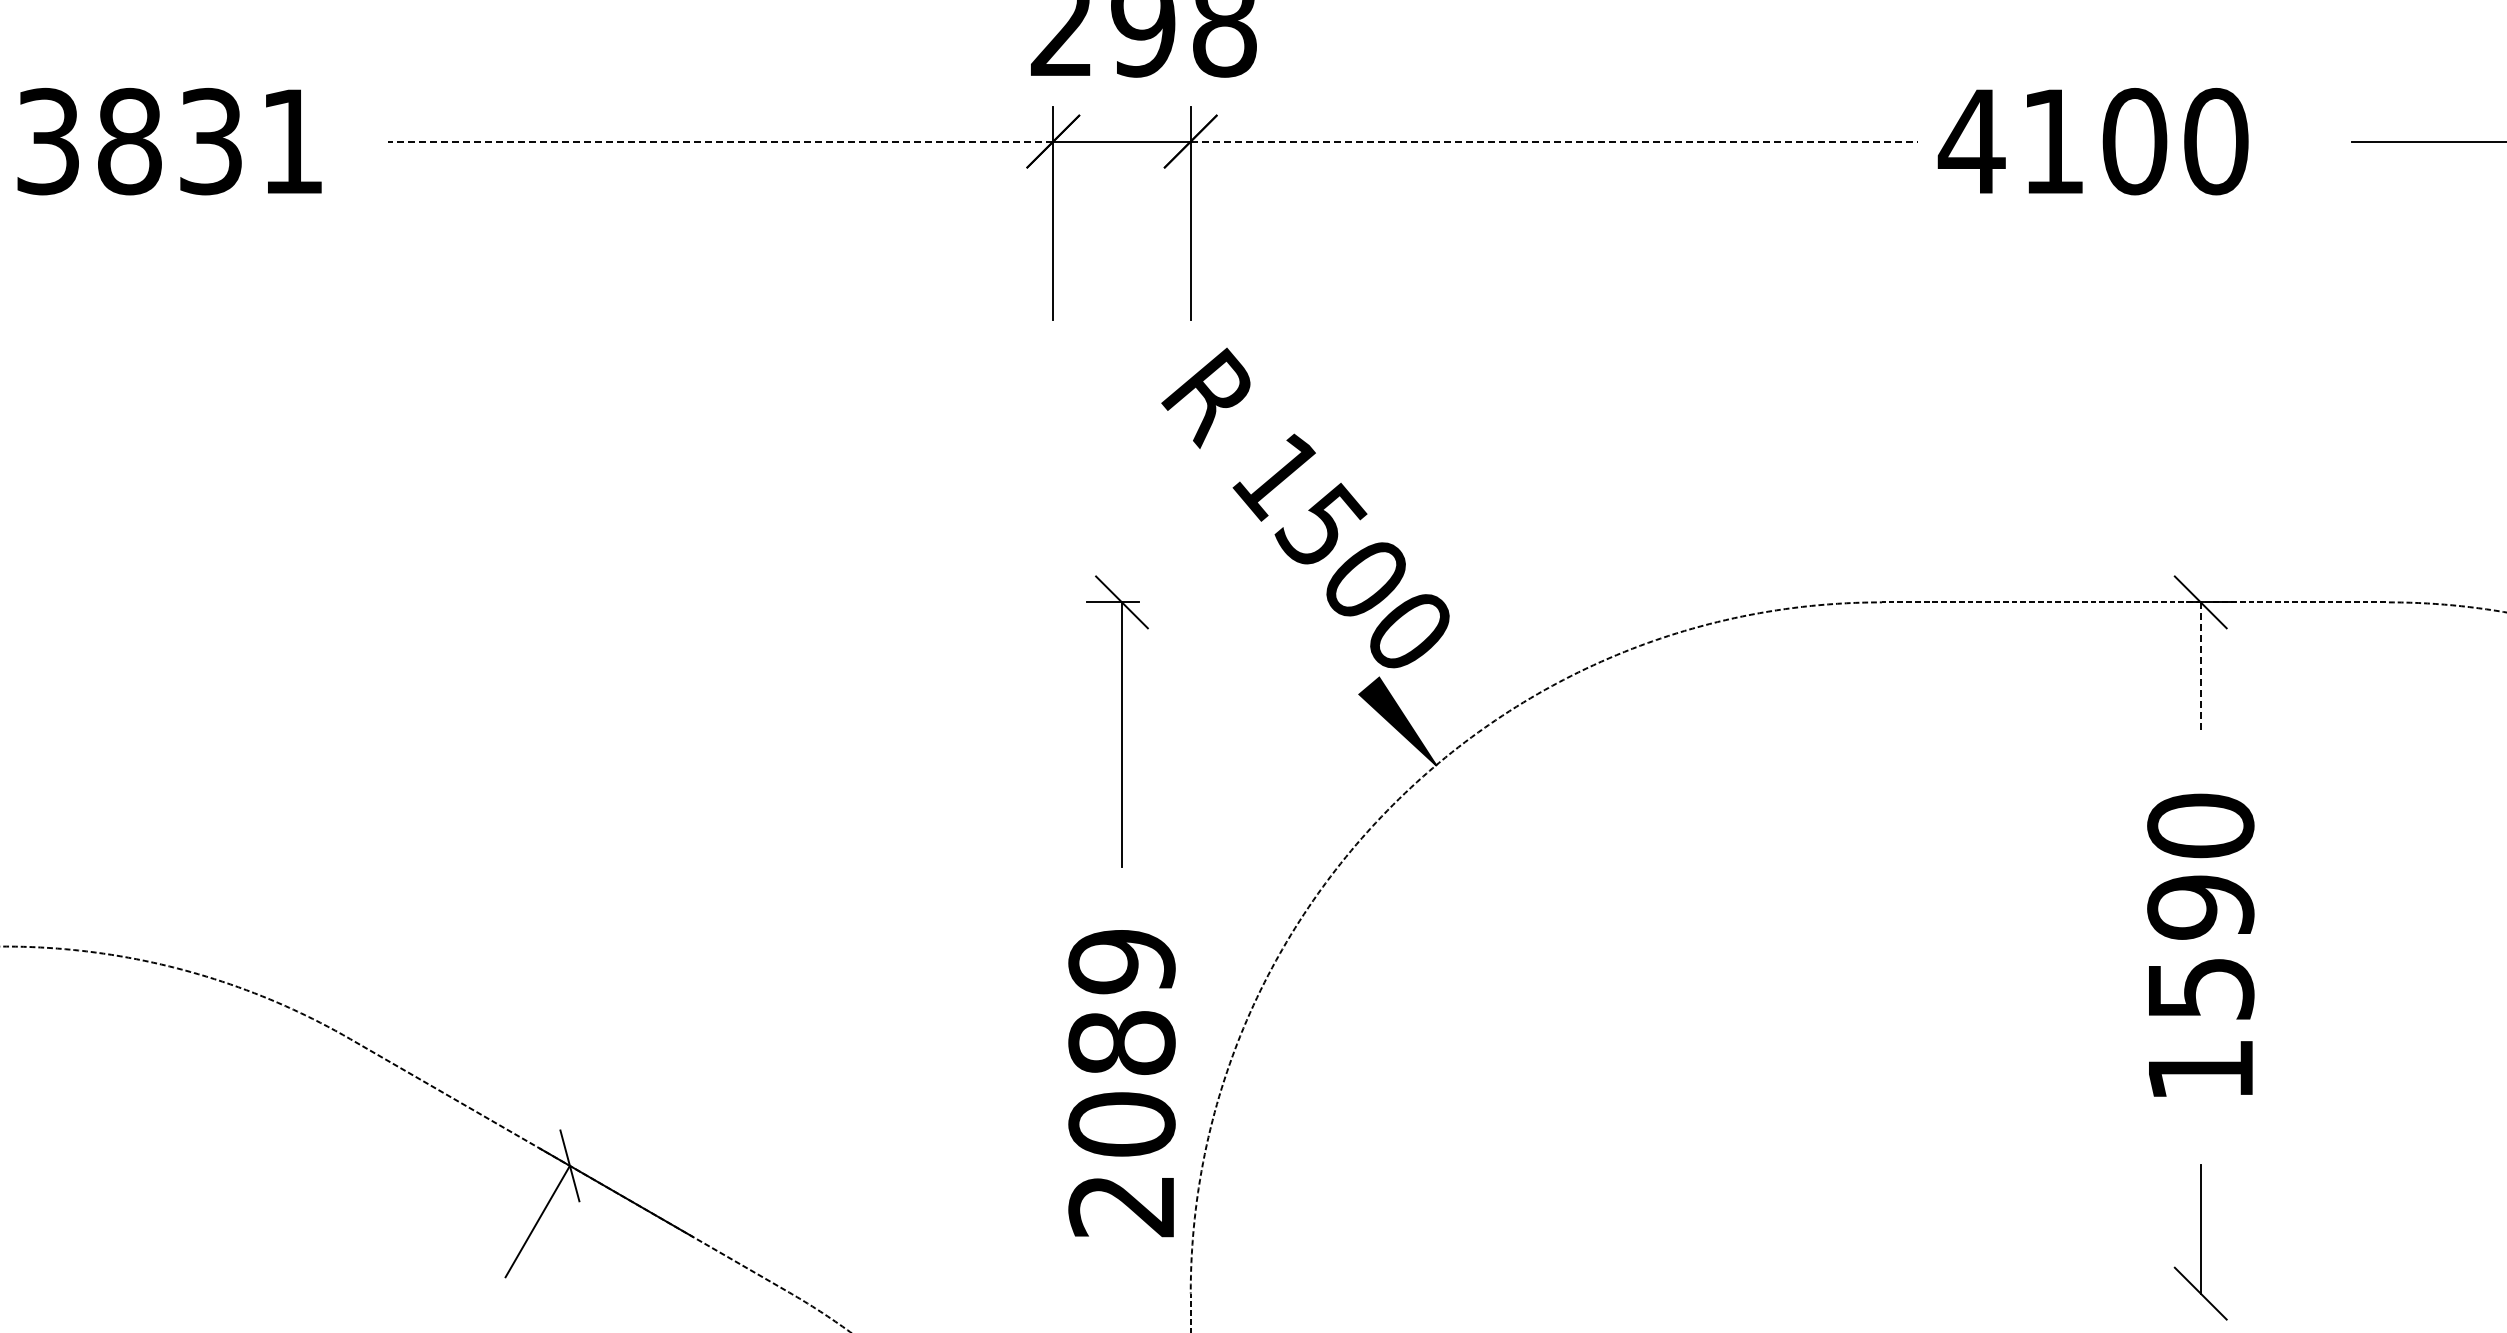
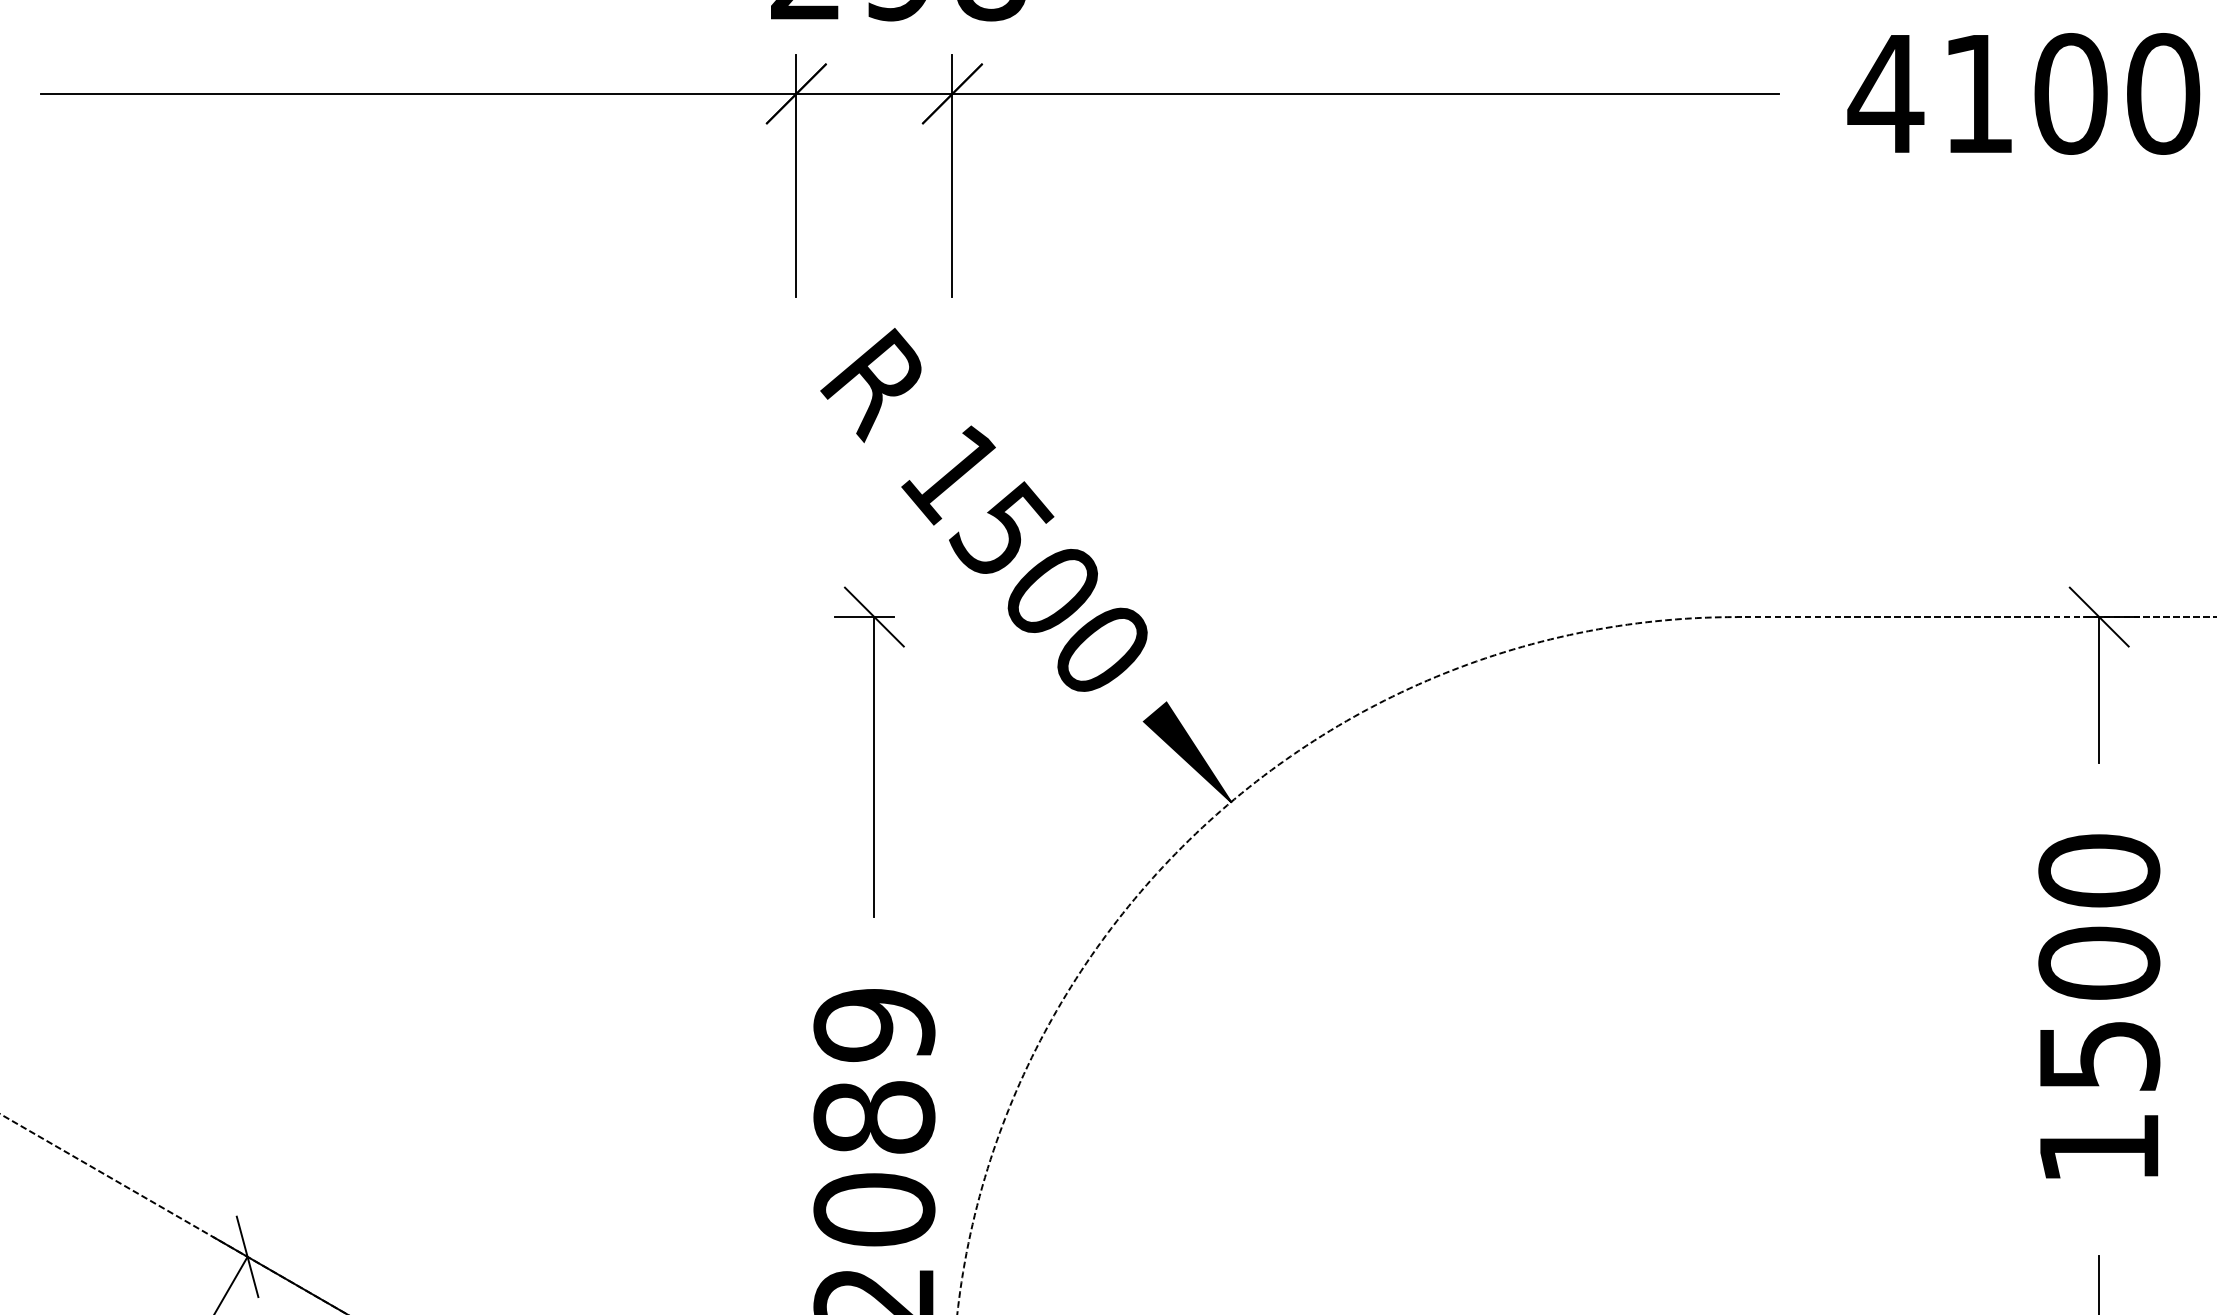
line: (720, 141) -> (418, 93), dashed -> solid
line: (1554, 141) -> (1365, 93), dashed -> solid
text: (2092, 141) -> (2022, 93), moved
text: (1305, 507) -> (983, 509), moved
line: (2200, 667) -> (2098, 691), dashed -> solid
text: (2200, 907) -> (2098, 963), 1590 -> 1500

